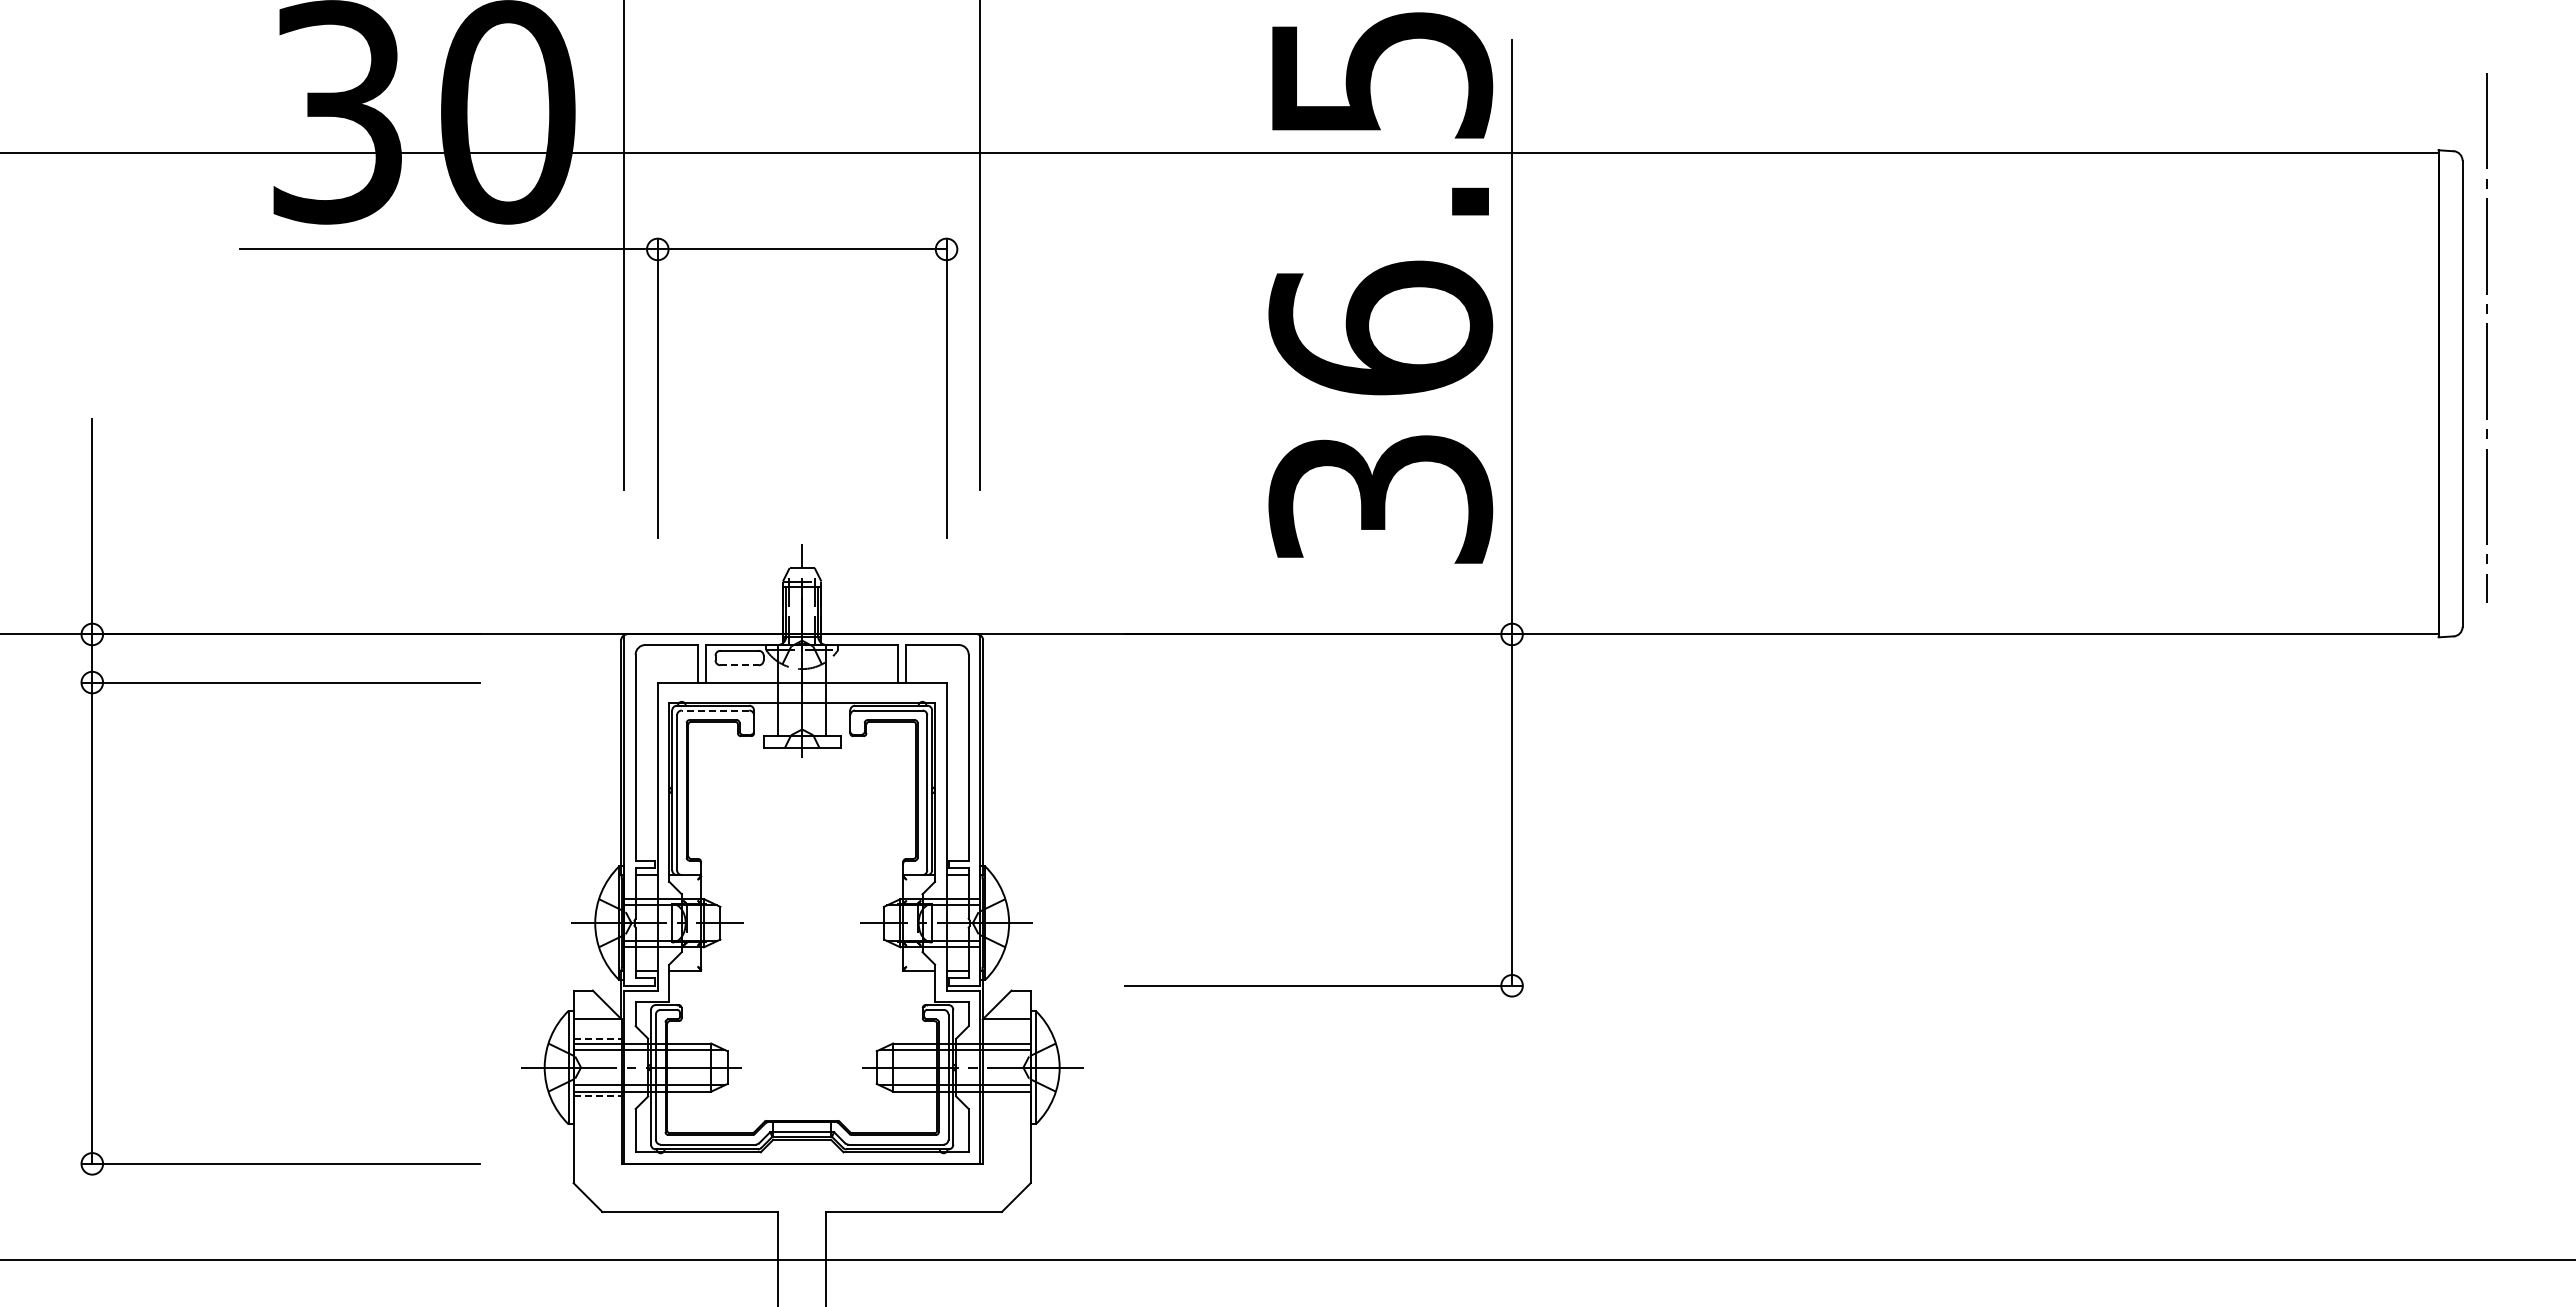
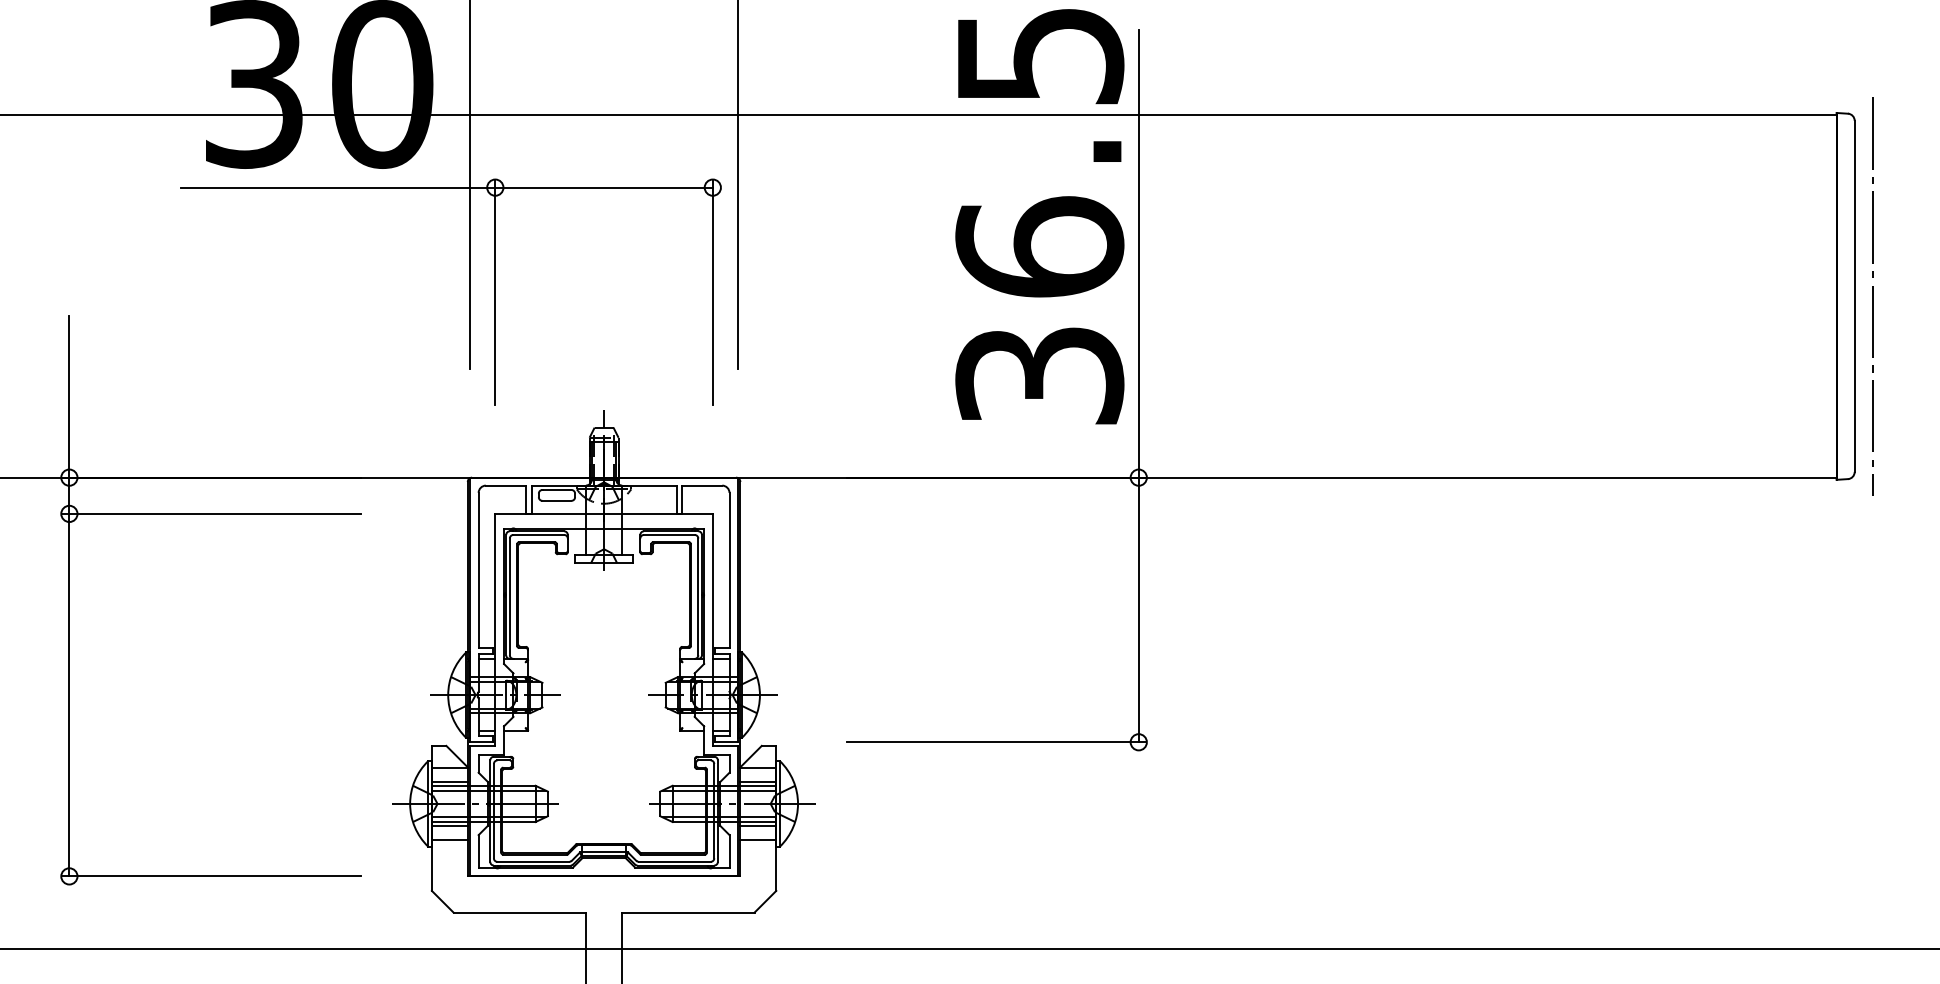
line: (2486, 337) -> (1872, 296), moved
line: (740, 665) -> (557, 501), dashed -> solid
line: (715, 710) -> (538, 534), dashed -> solid
line: (598, 1038) -> (450, 781), dashed -> solid
line: (1006, 1038) -> (757, 781), added
line: (598, 1096) -> (450, 825), dashed -> solid
line: (1006, 1096) -> (757, 825), added
line: (597, 1115) -> (449, 839), added
line: (1006, 1115) -> (757, 839), added

